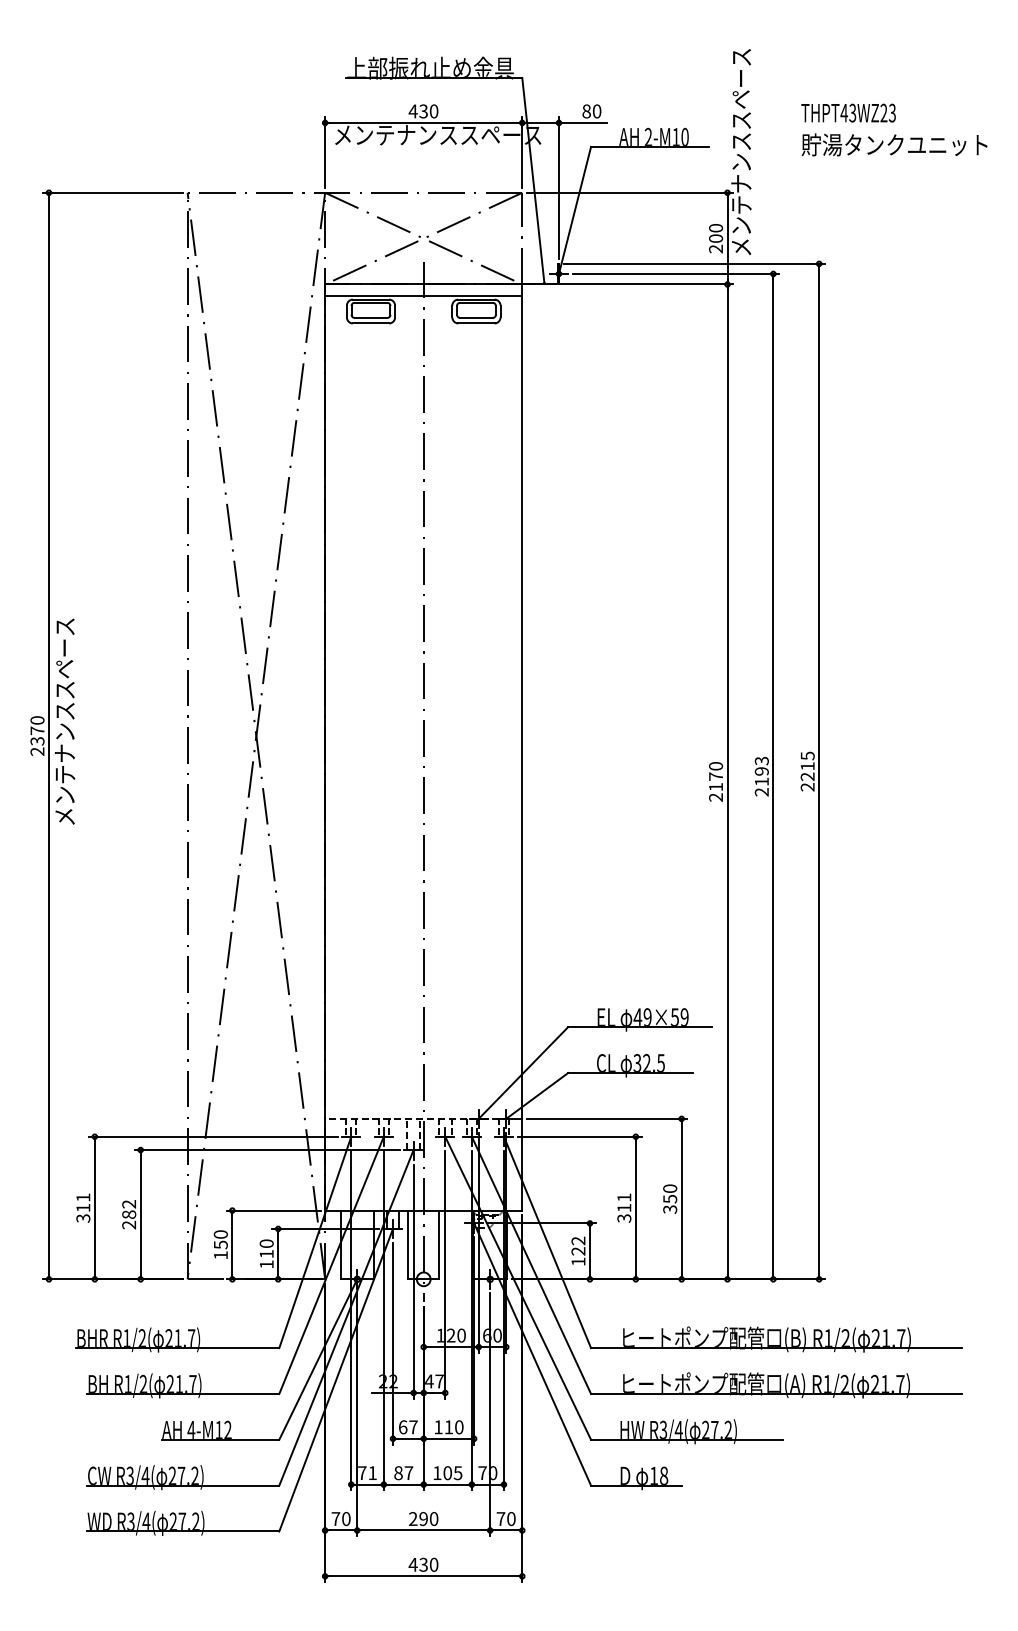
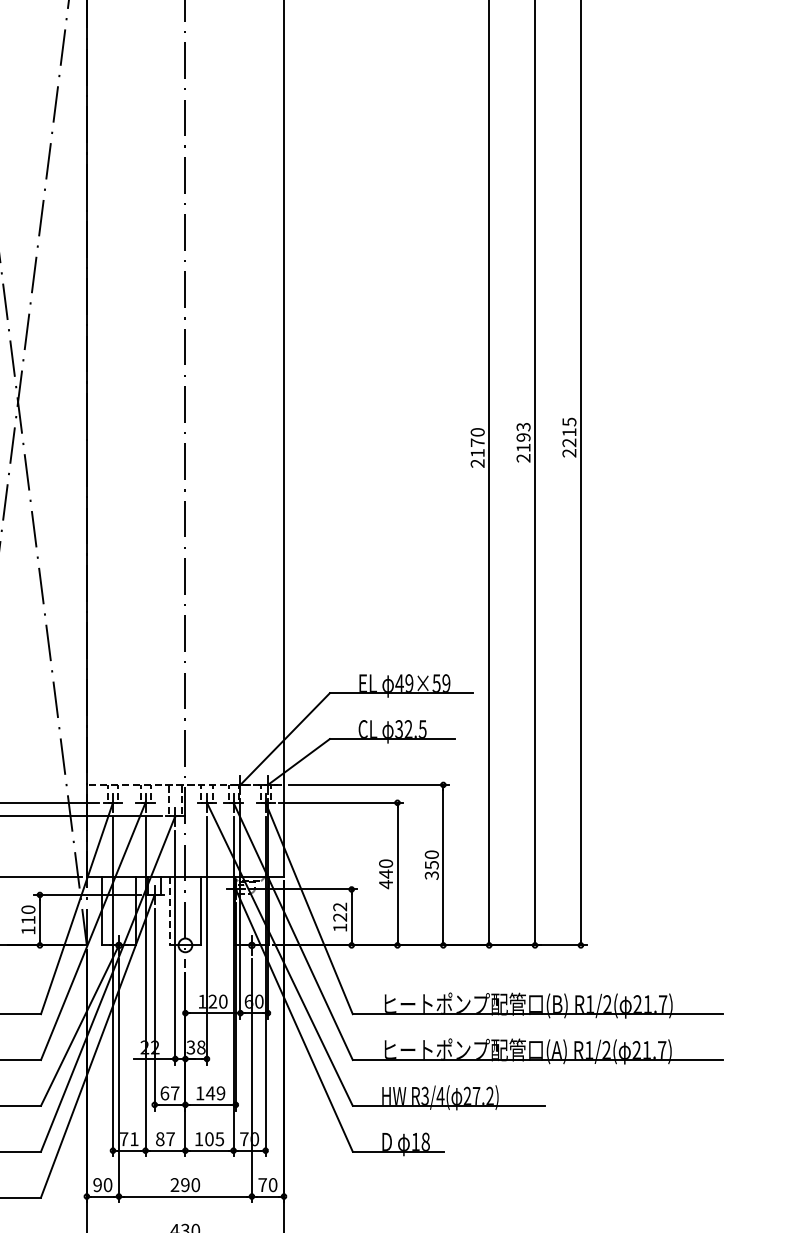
text: (624, 1208) -> (386, 874), 311 -> 440
line: (408, 1245) -> (170, 911), solid -> dashed
text: (434, 1381) -> (196, 1047), 47 -> 38
text: (453, 1427) -> (215, 1093), 110 -> 149
text: (335, 1519) -> (97, 1185), 70 -> 90

